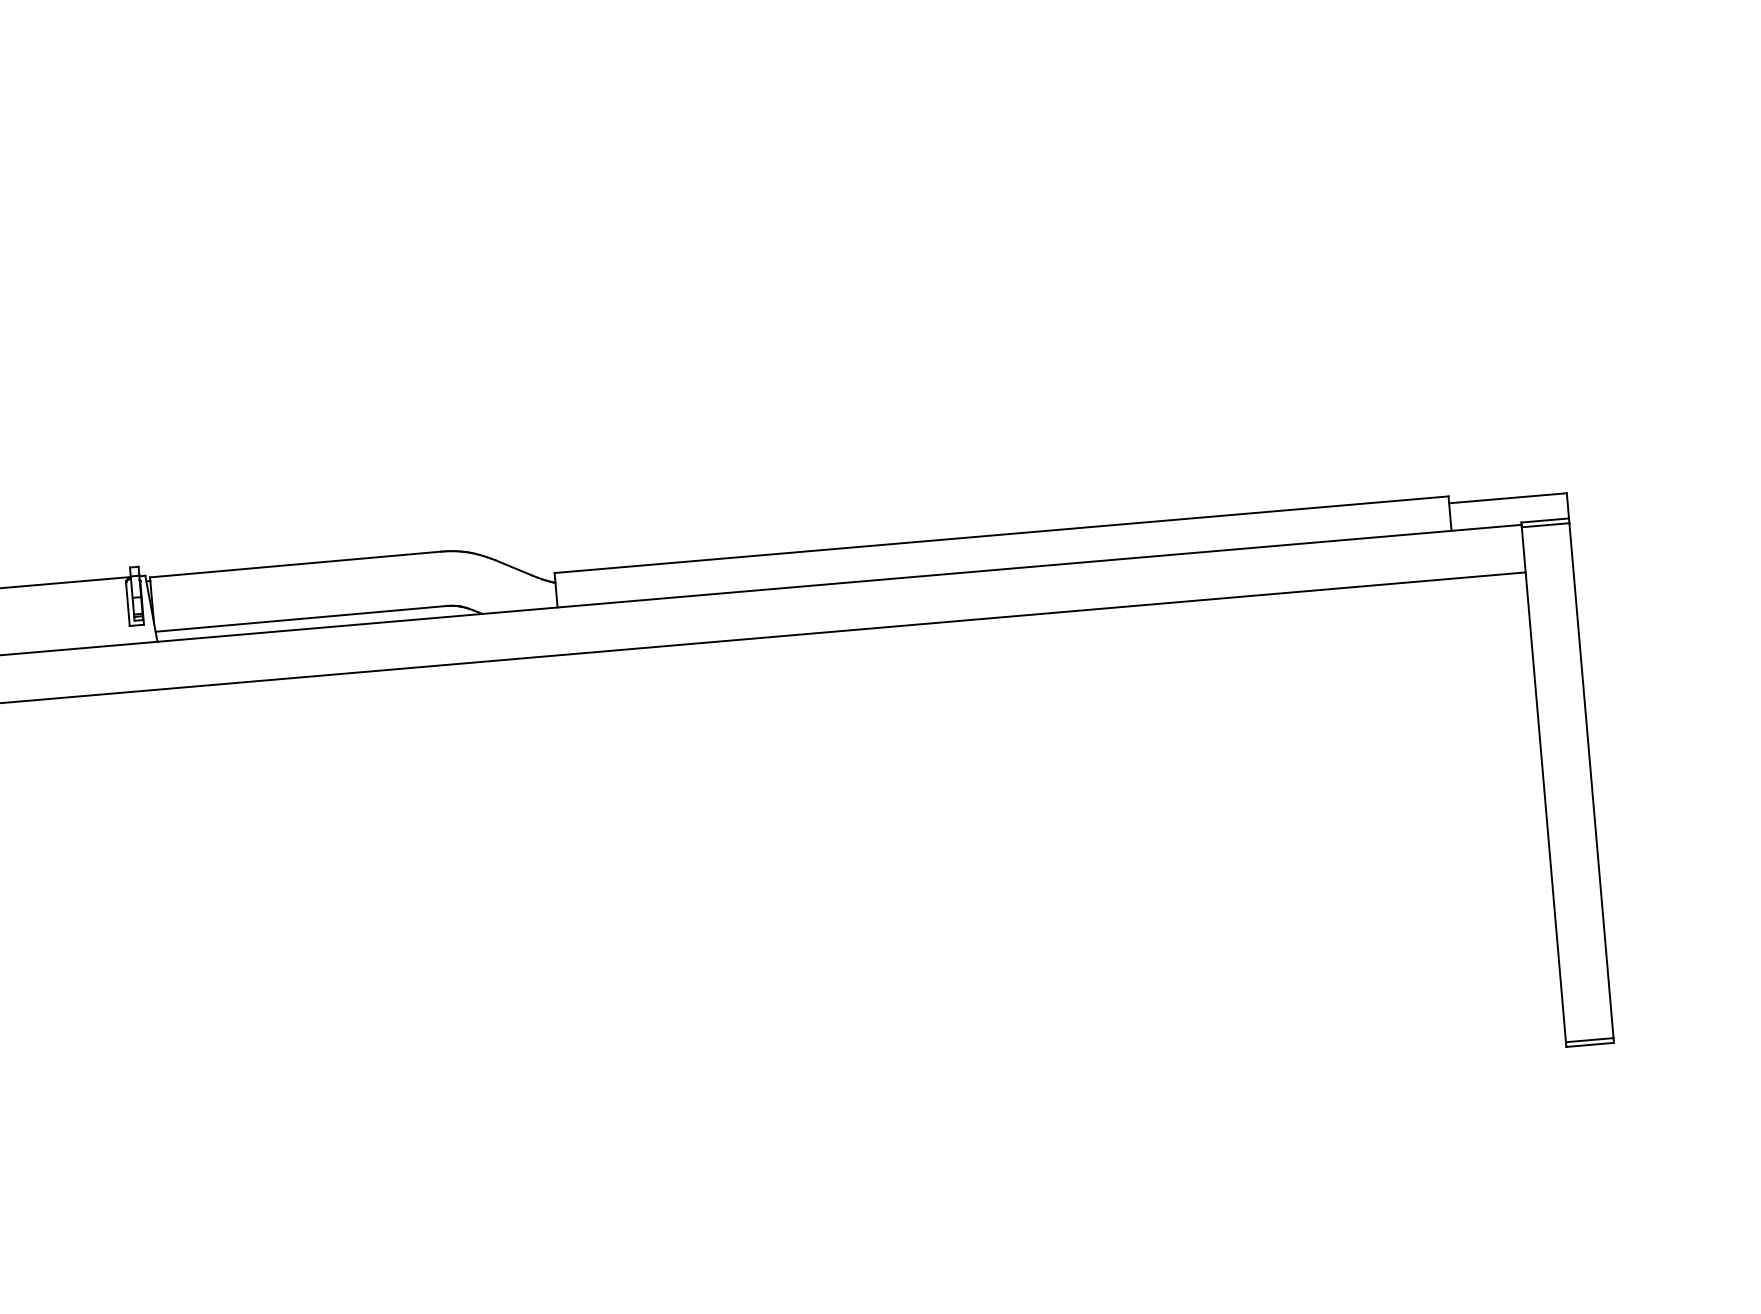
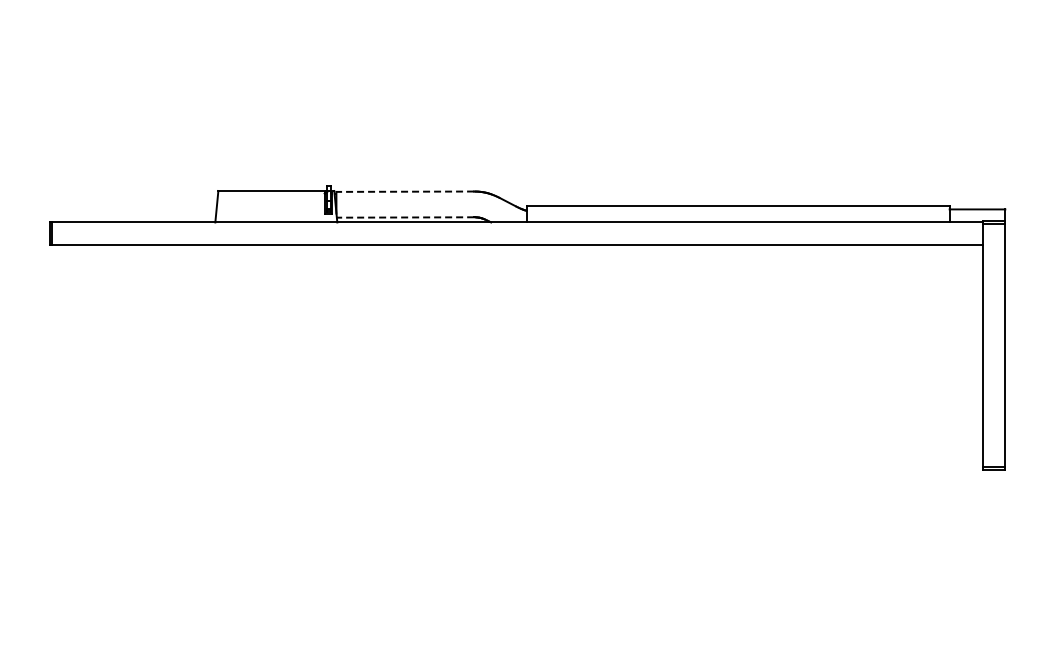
line: (295, 564) -> (405, 191), solid -> dashed
line: (300, 618) -> (405, 217), solid -> dashed

